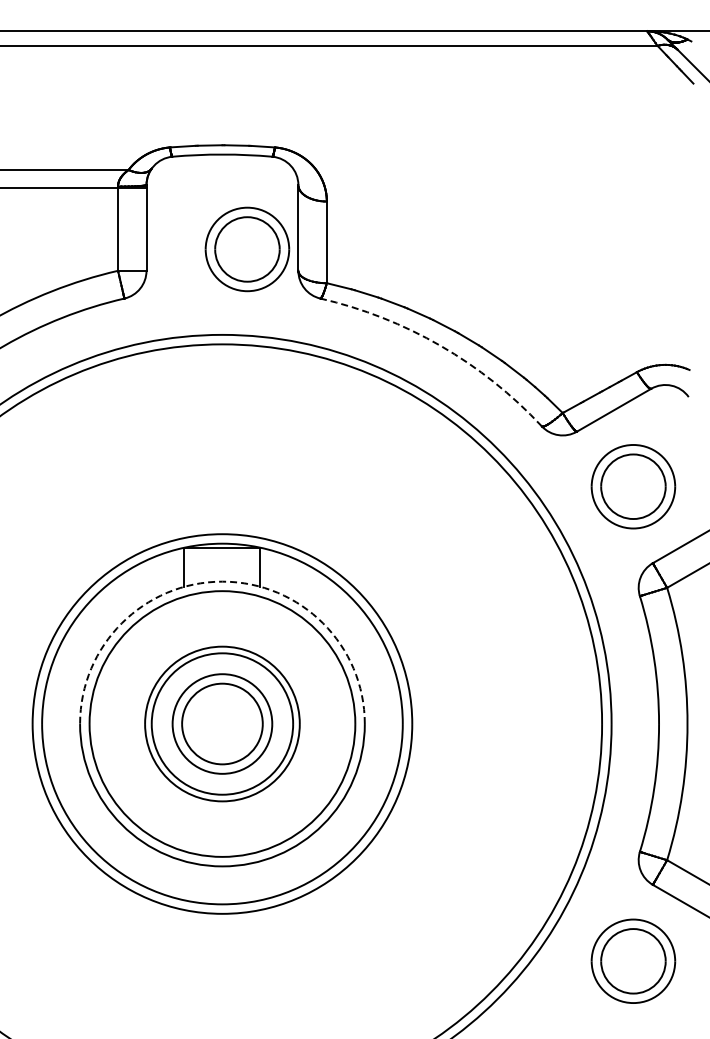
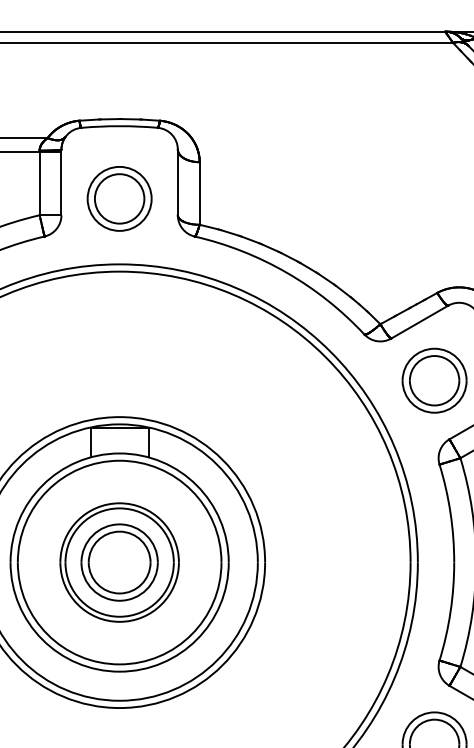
part: (247, 249) -> (119, 198), moved
arc: (440, 345) -> (286, 272), dashed -> solid
arc: (222, 581) -> (119, 453), dashed -> solid

